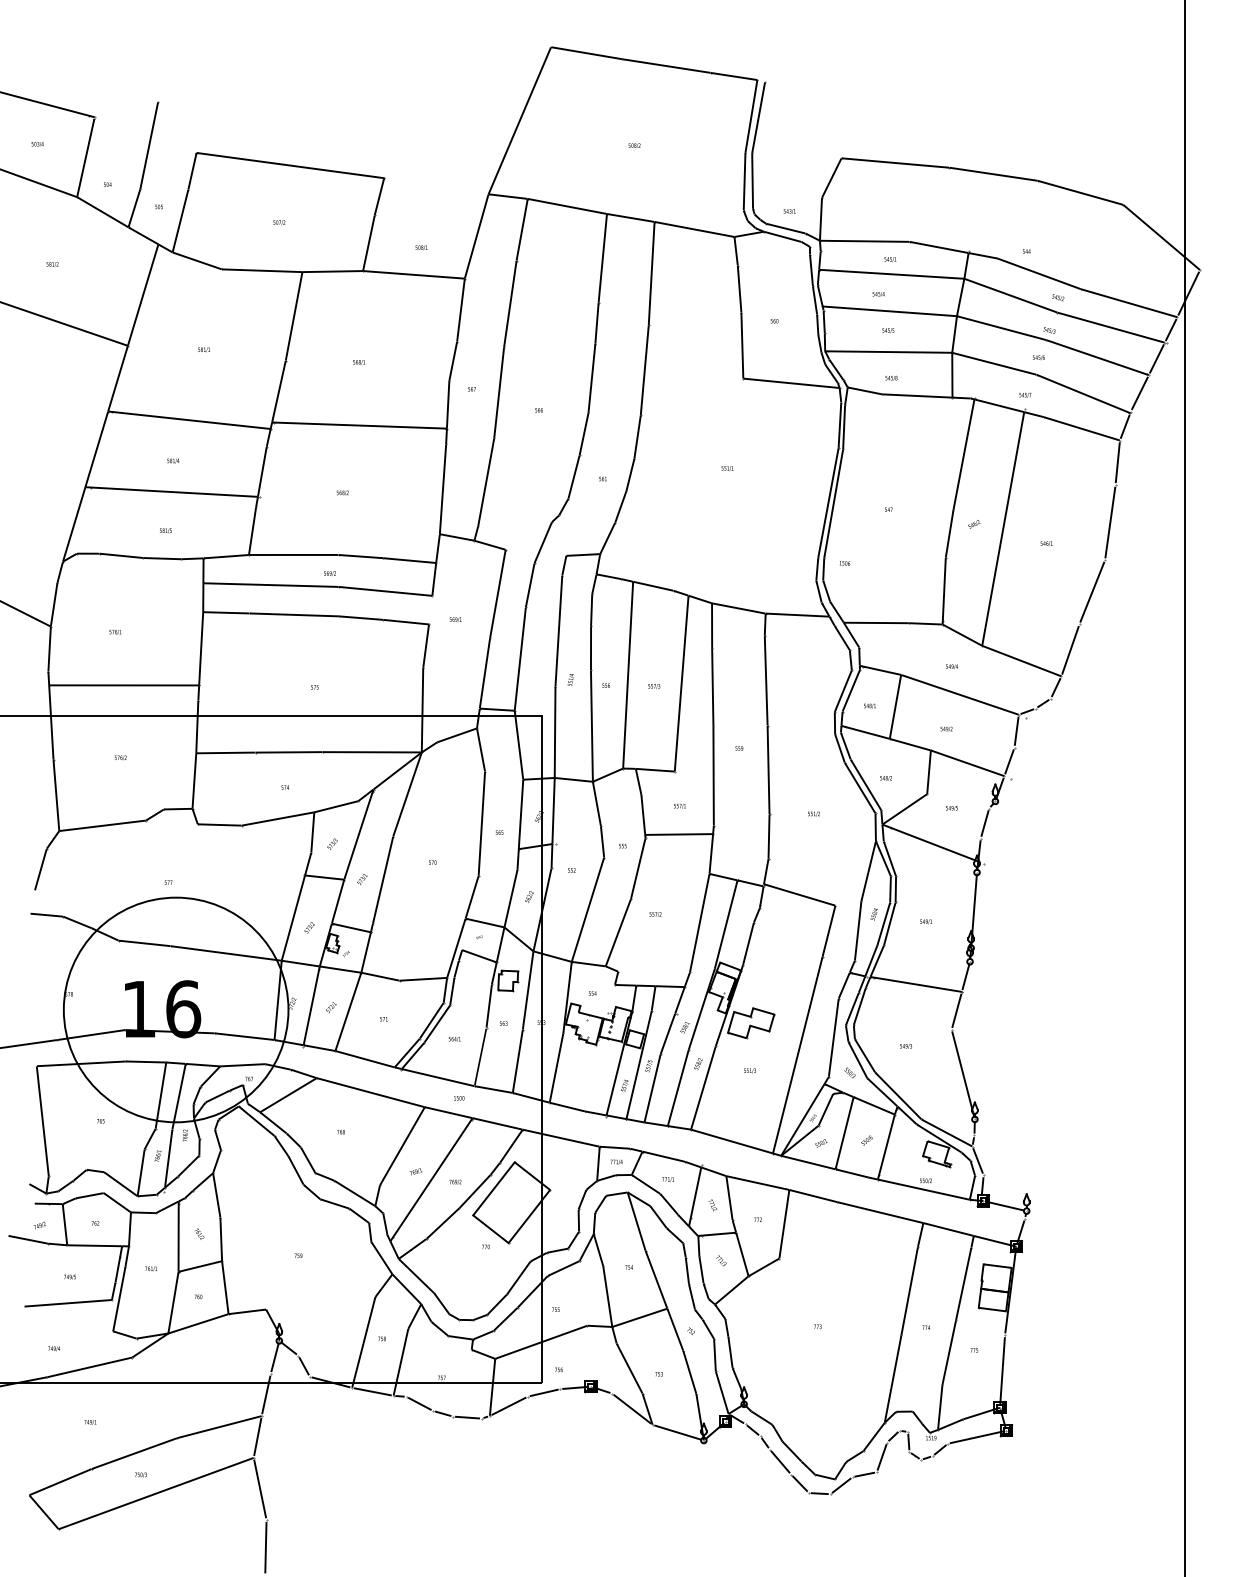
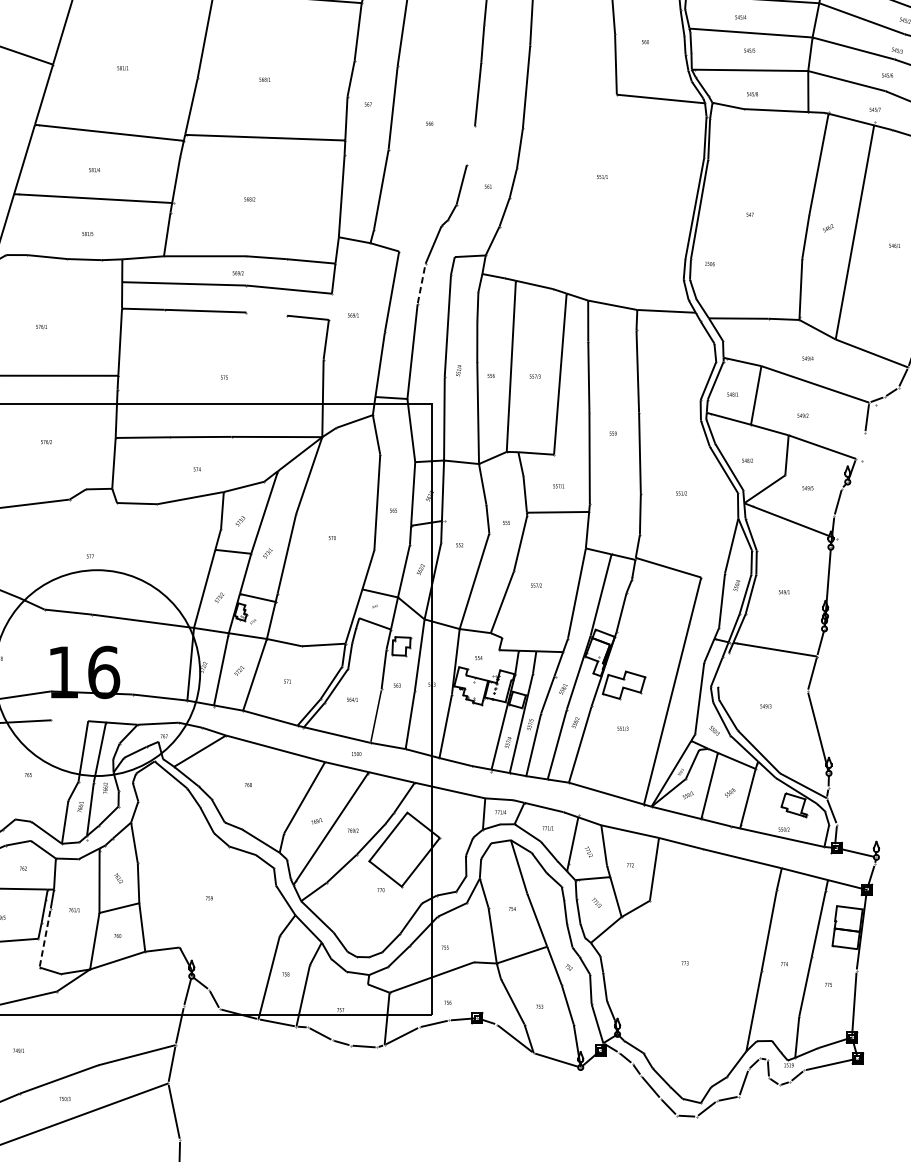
line: (583, 434) -> (470, 145), removed
line: (530, 584) -> (421, 283), solid -> dashed
line: (361, 617) -> (267, 313), removed
line: (1009, 761) -> (860, 445), removed
line: (859, 1006) -> (723, 669), removed
line: (146, 1061) -> (70, 720), removed
line: (119, 1299) -> (45, 938), solid -> dashed

